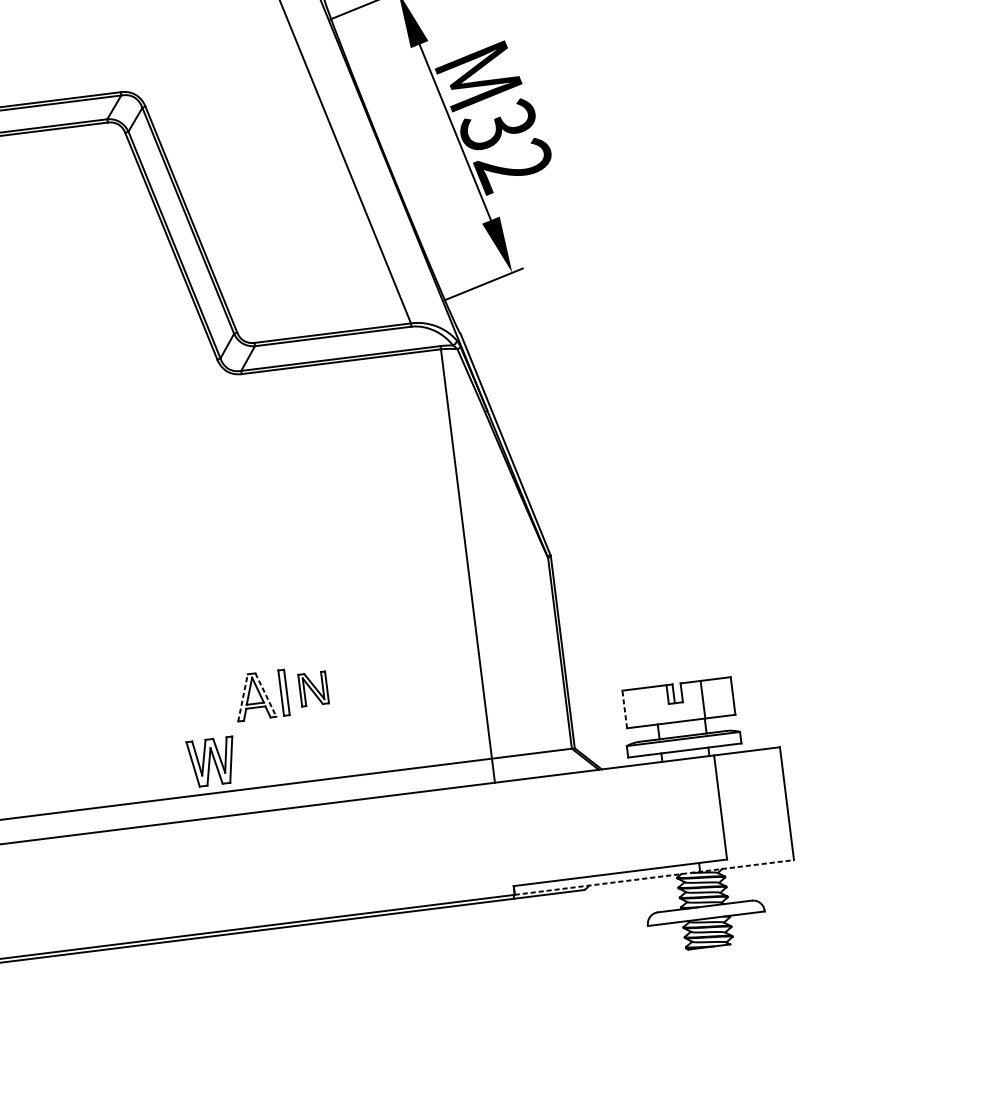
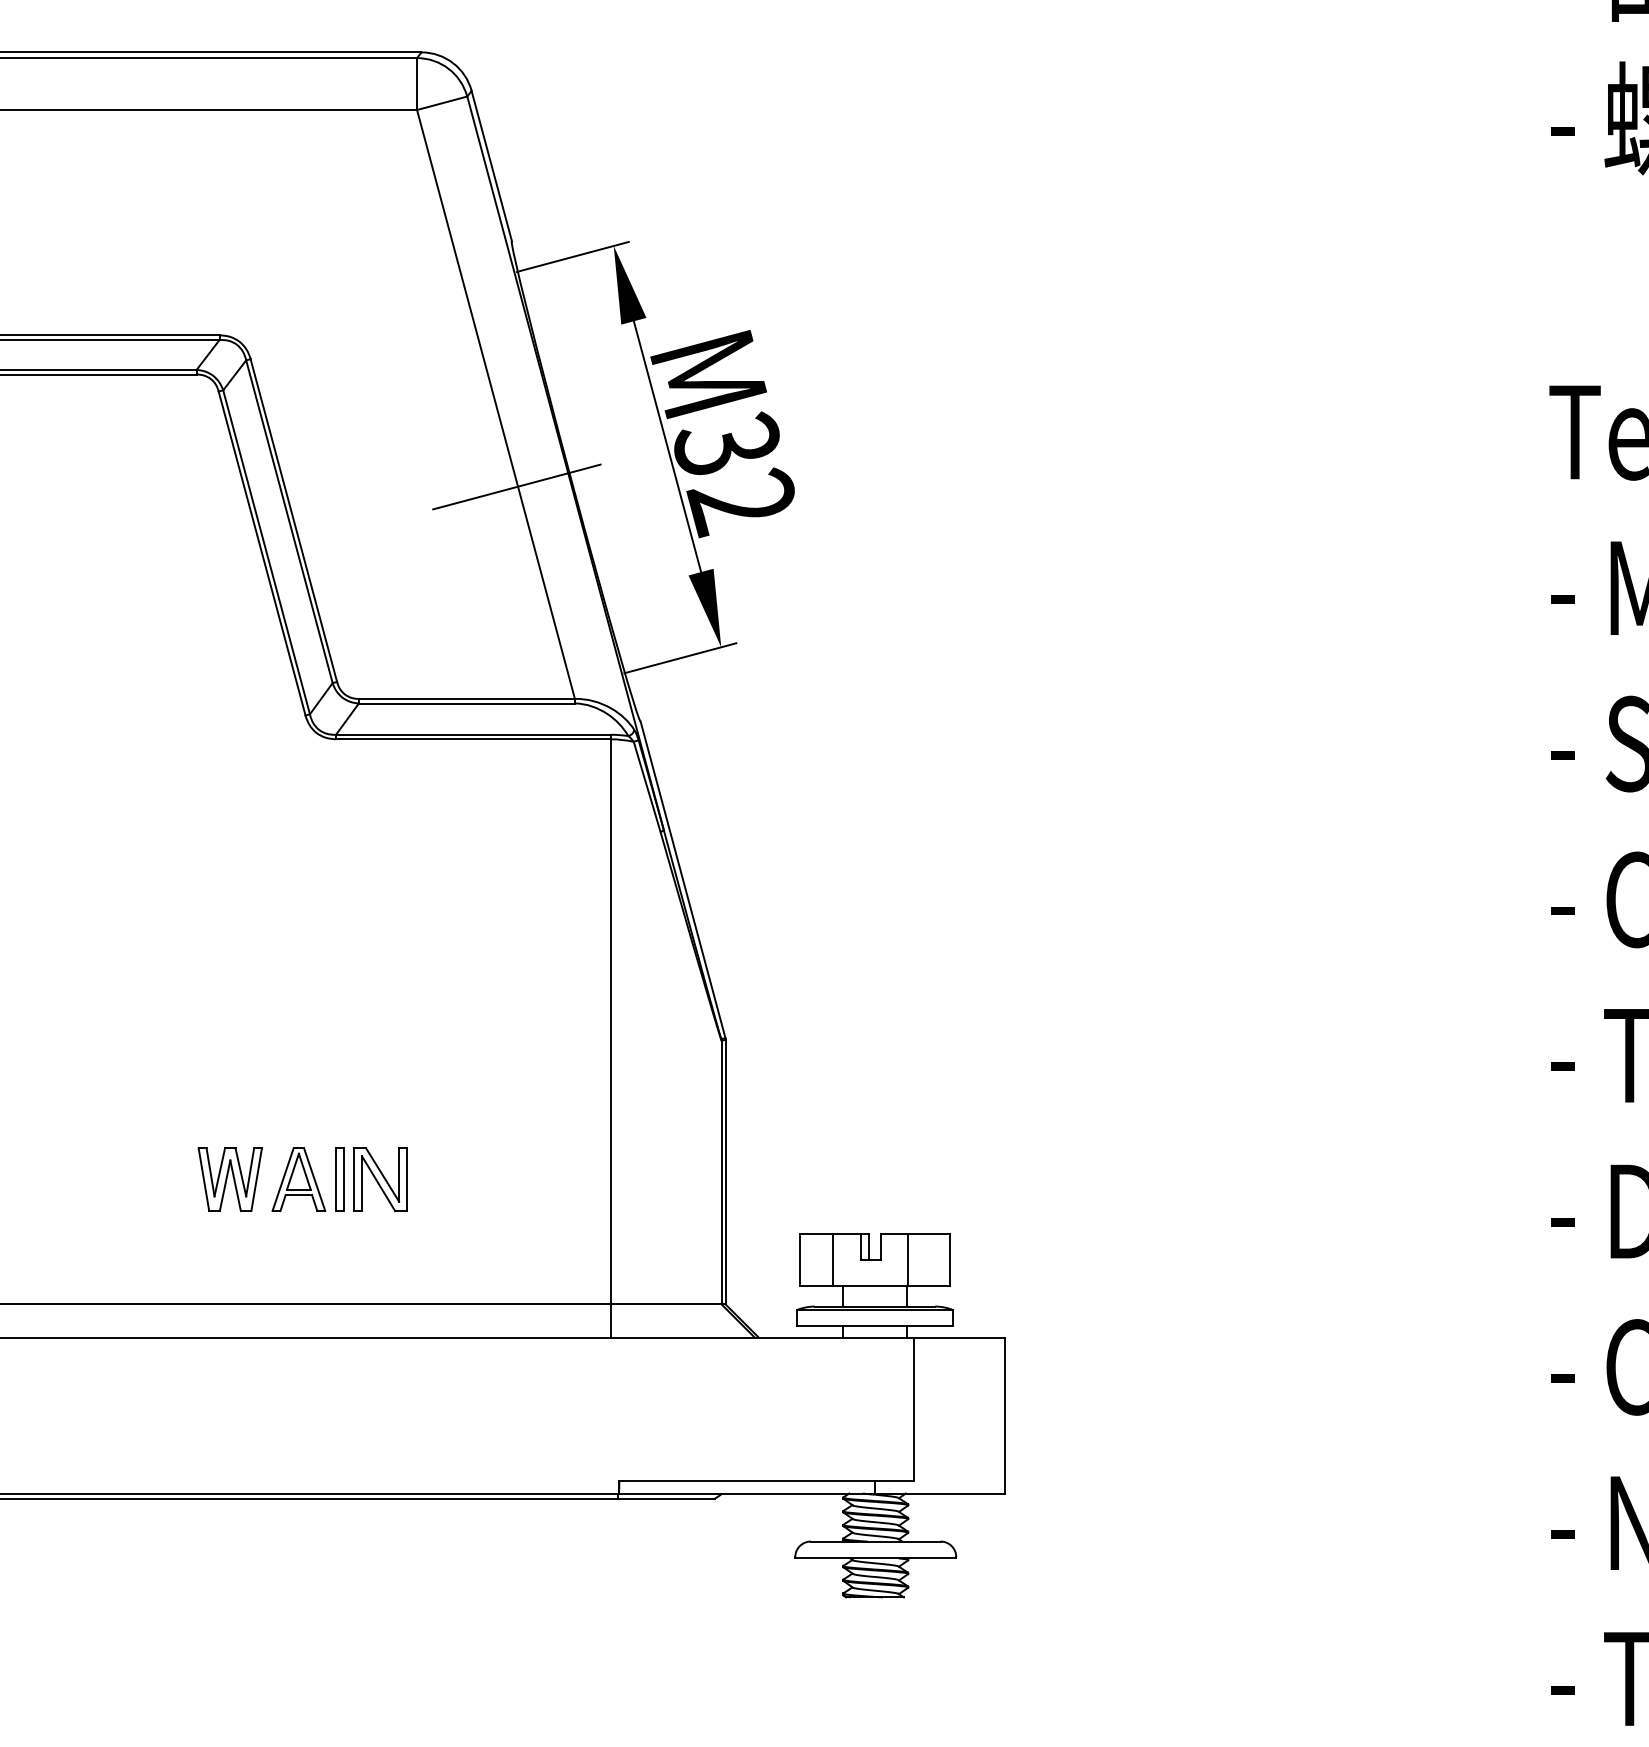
line: (349, 174) -> (516, 486), added
part: (313, 688) -> (380, 1179), size x1.43
line: (265, 695) -> (314, 1180), dashed -> solid
line: (243, 697) -> (283, 1179), dashed -> solid
line: (648, 706) -> (833, 1260), added
line: (625, 709) -> (800, 1260), dashed -> solid
part: (211, 761) -> (229, 1179), moved
line: (654, 877) -> (812, 1493), dashed -> solid

